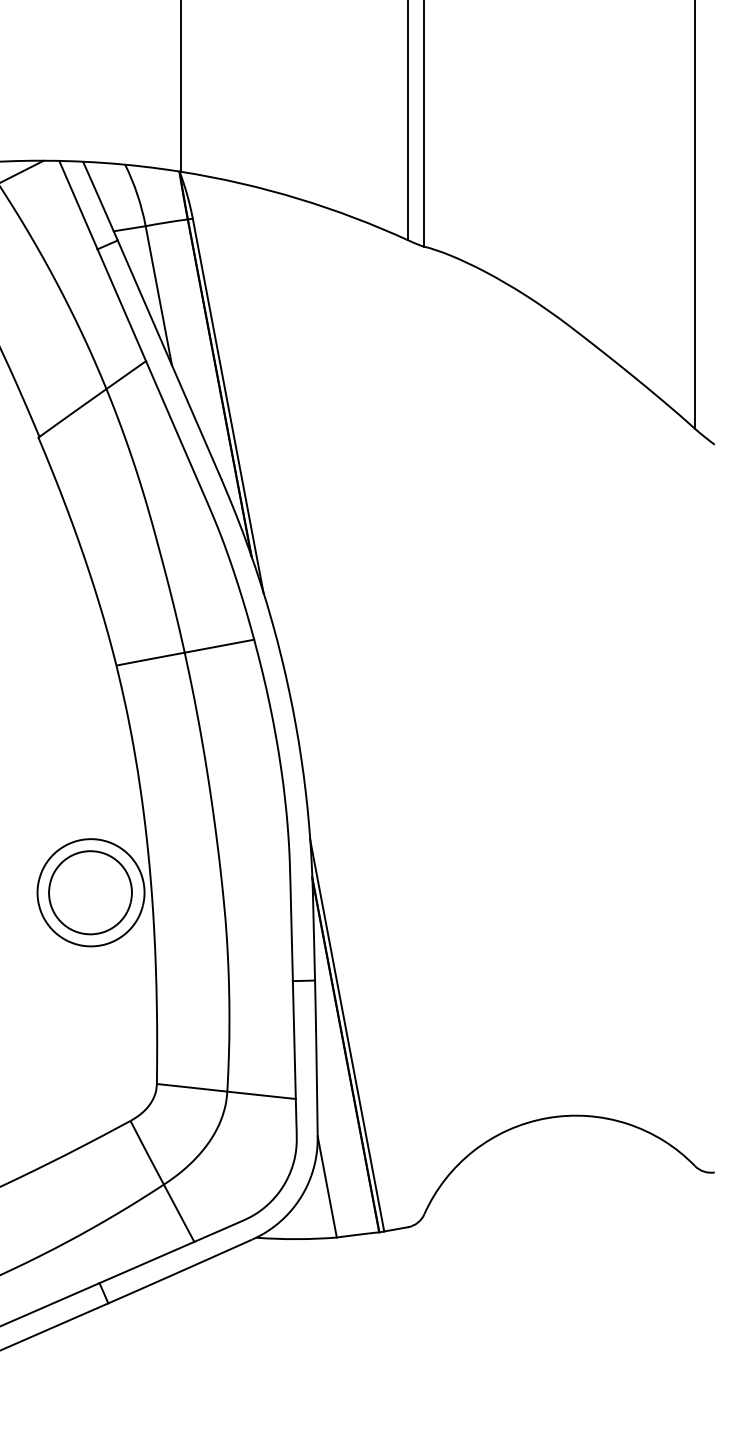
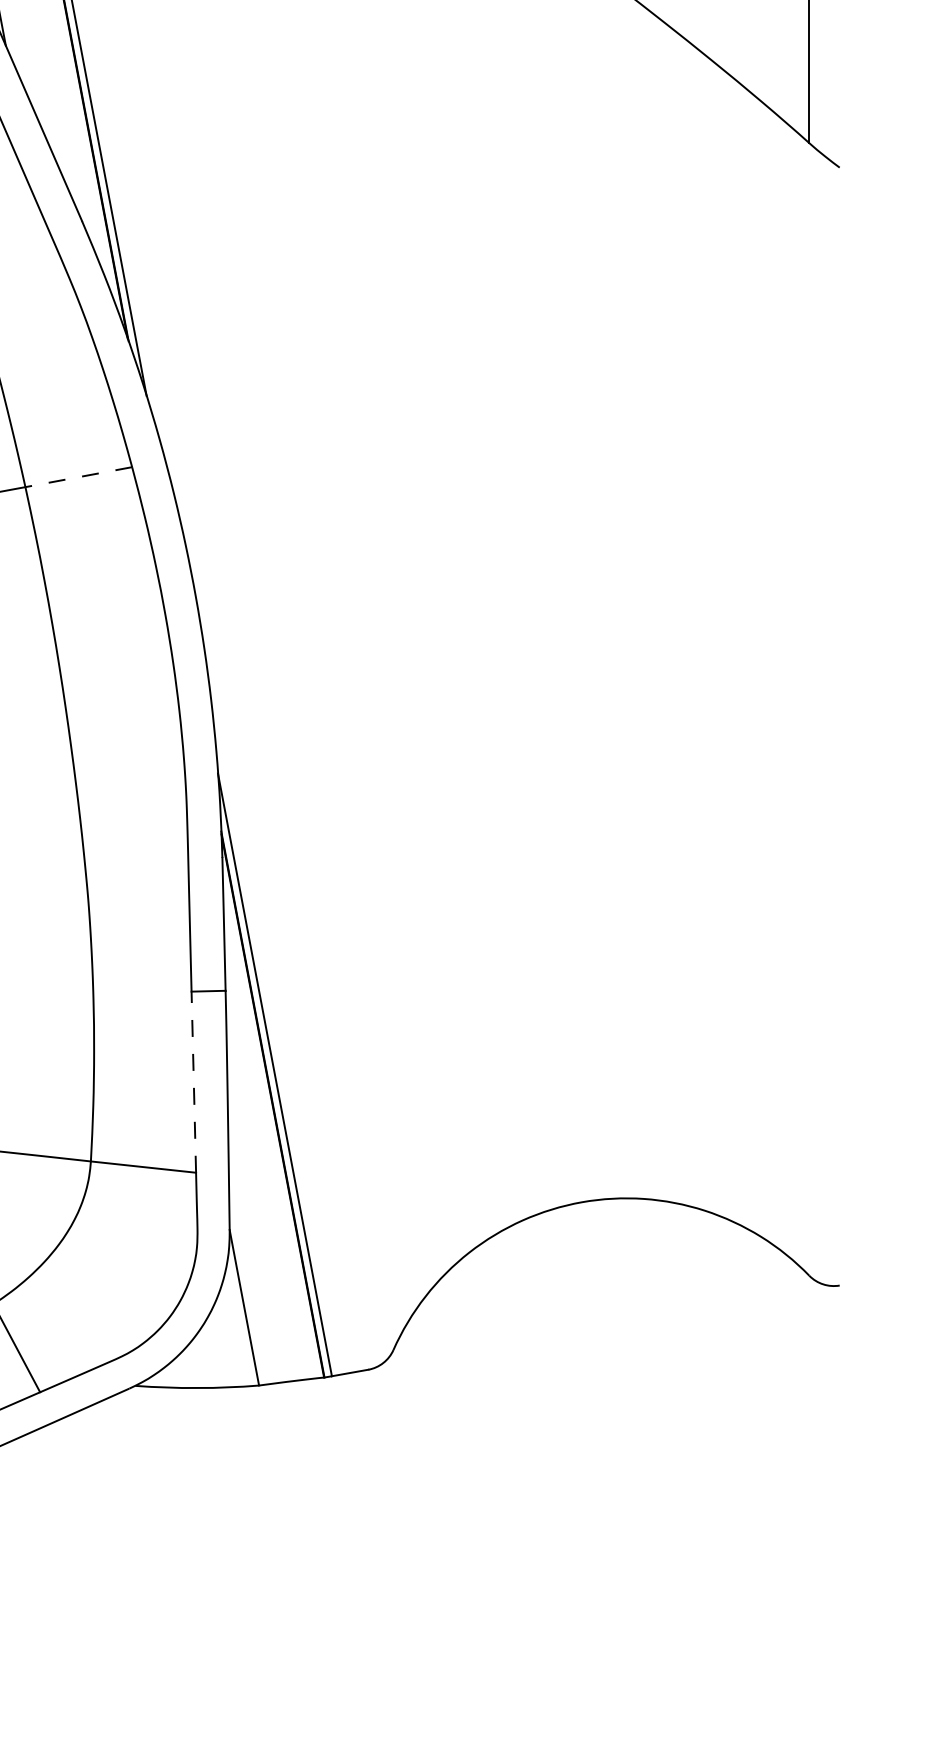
line: (218, 646) -> (77, 477), solid -> dashed
line: (294, 1040) -> (194, 1082), solid -> dashed

